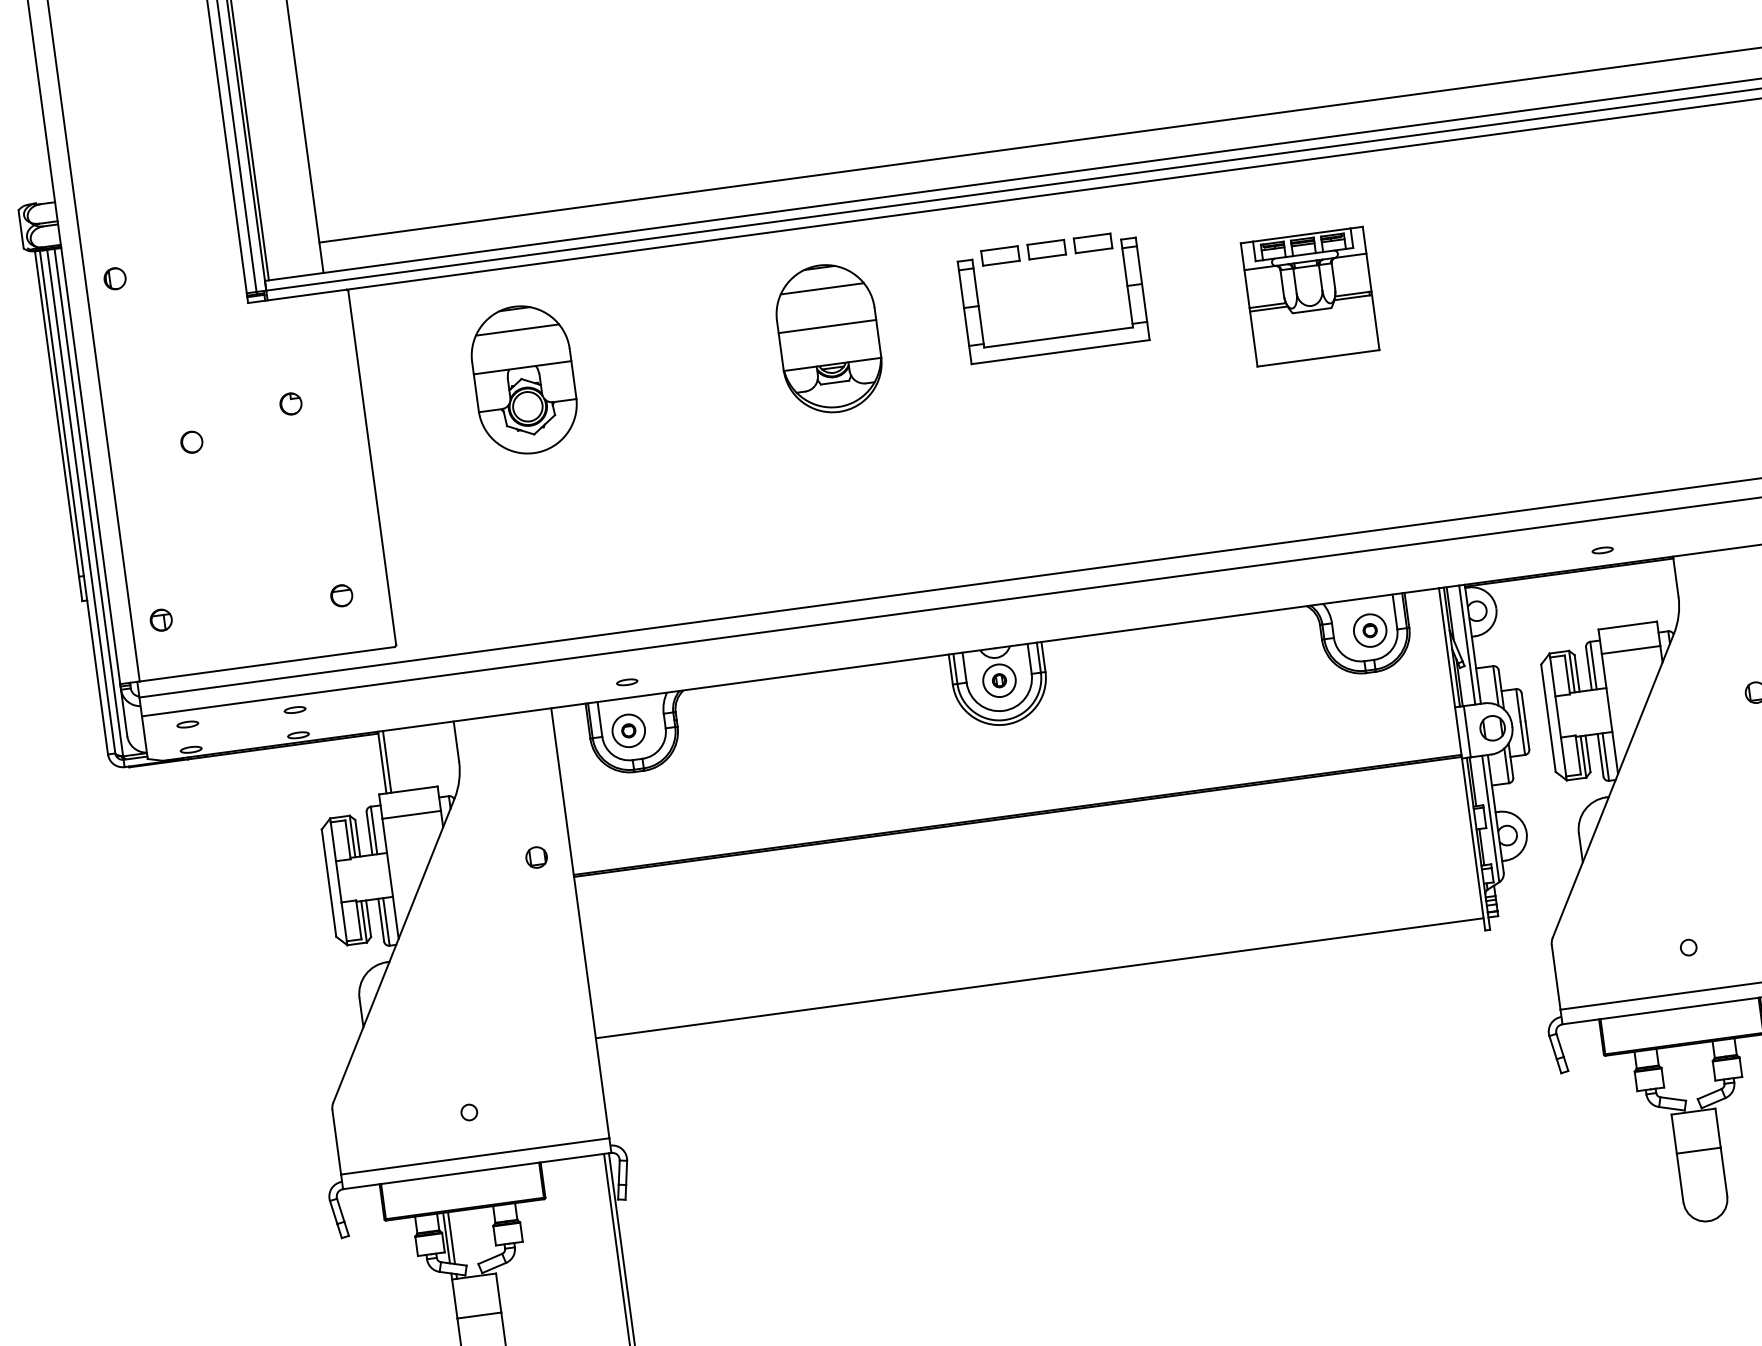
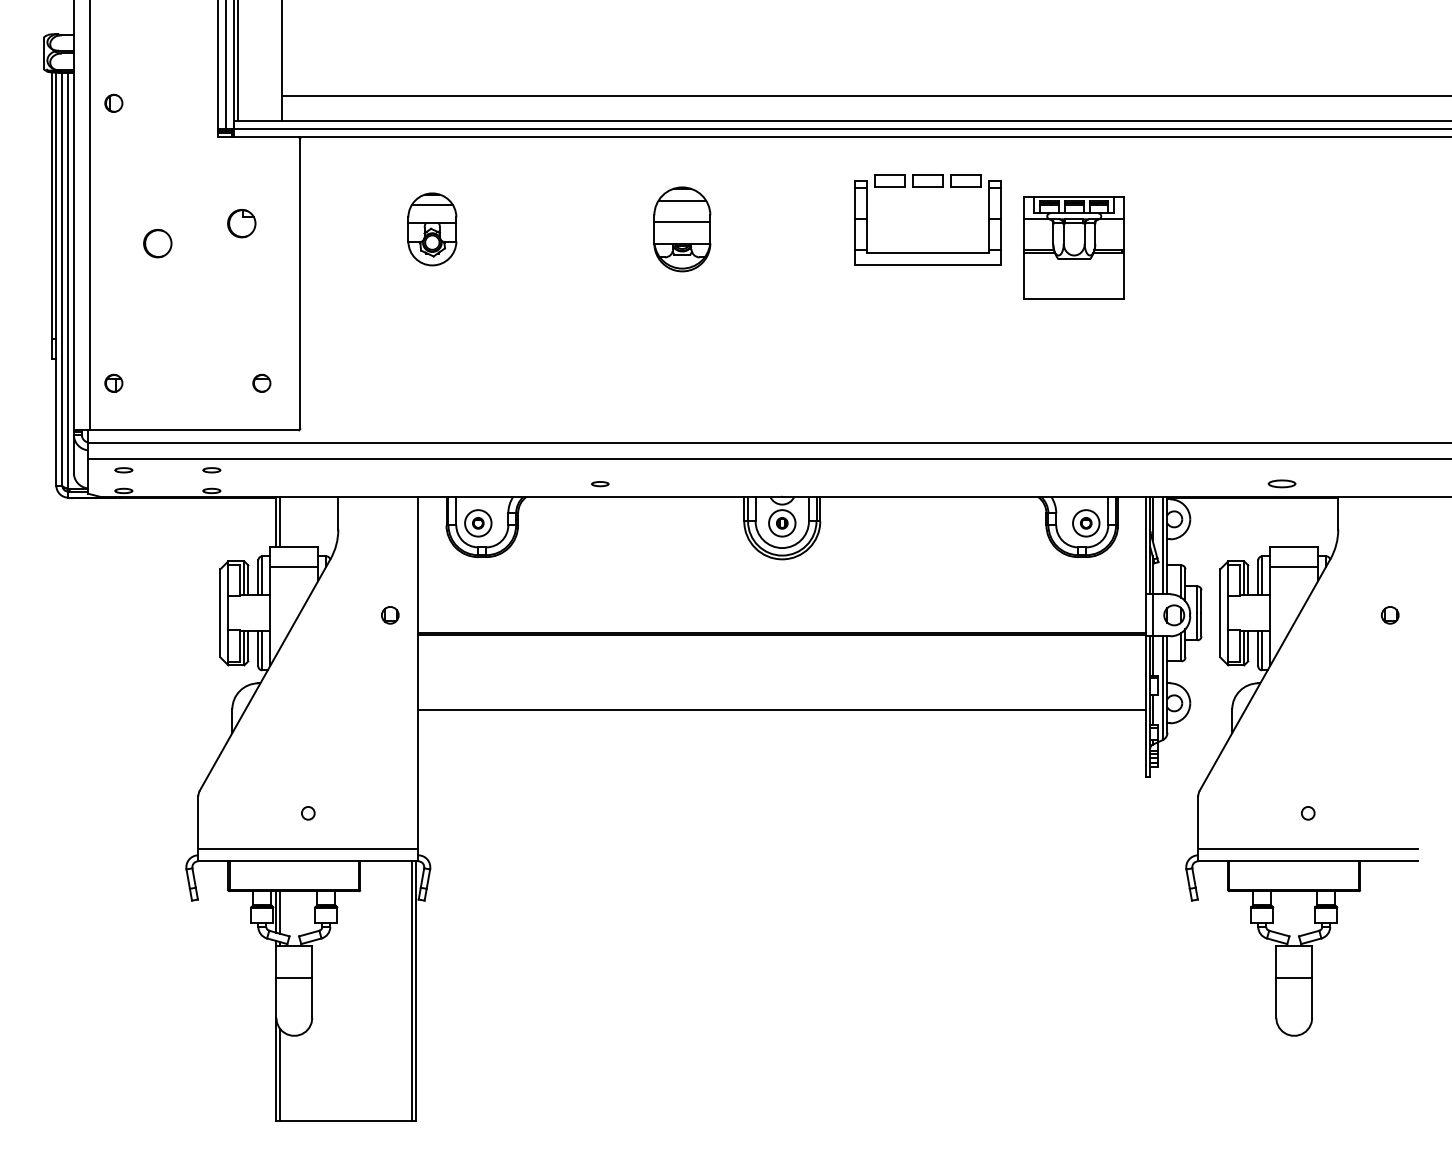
part: (1046, 257) -> (927, 187), moved
part: (829, 338) -> (682, 229), size x0.7
part: (524, 380) -> (432, 229), size x0.6
part: (290, 403) -> (241, 222), size x1.6
circle: (191, 441) -> (157, 242), size x1.6
part: (1603, 550) -> (1282, 484), size x1.6
part: (627, 682) -> (600, 484), moved
line: (1040, 978) -> (782, 710), moved

